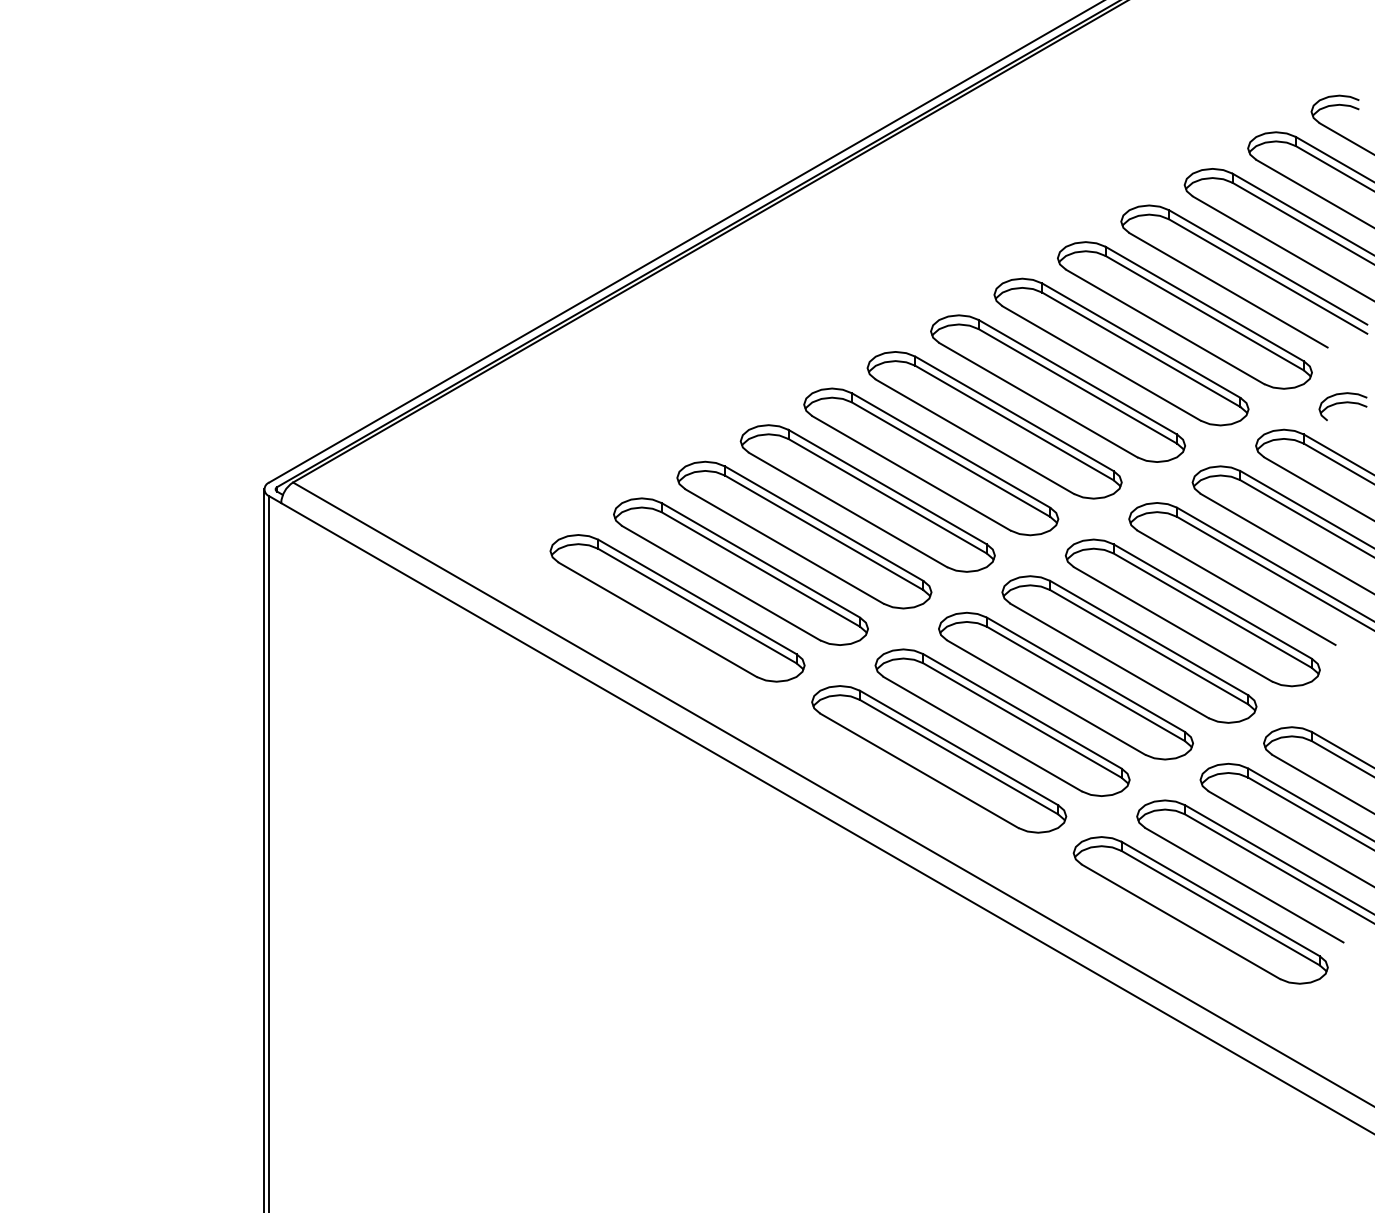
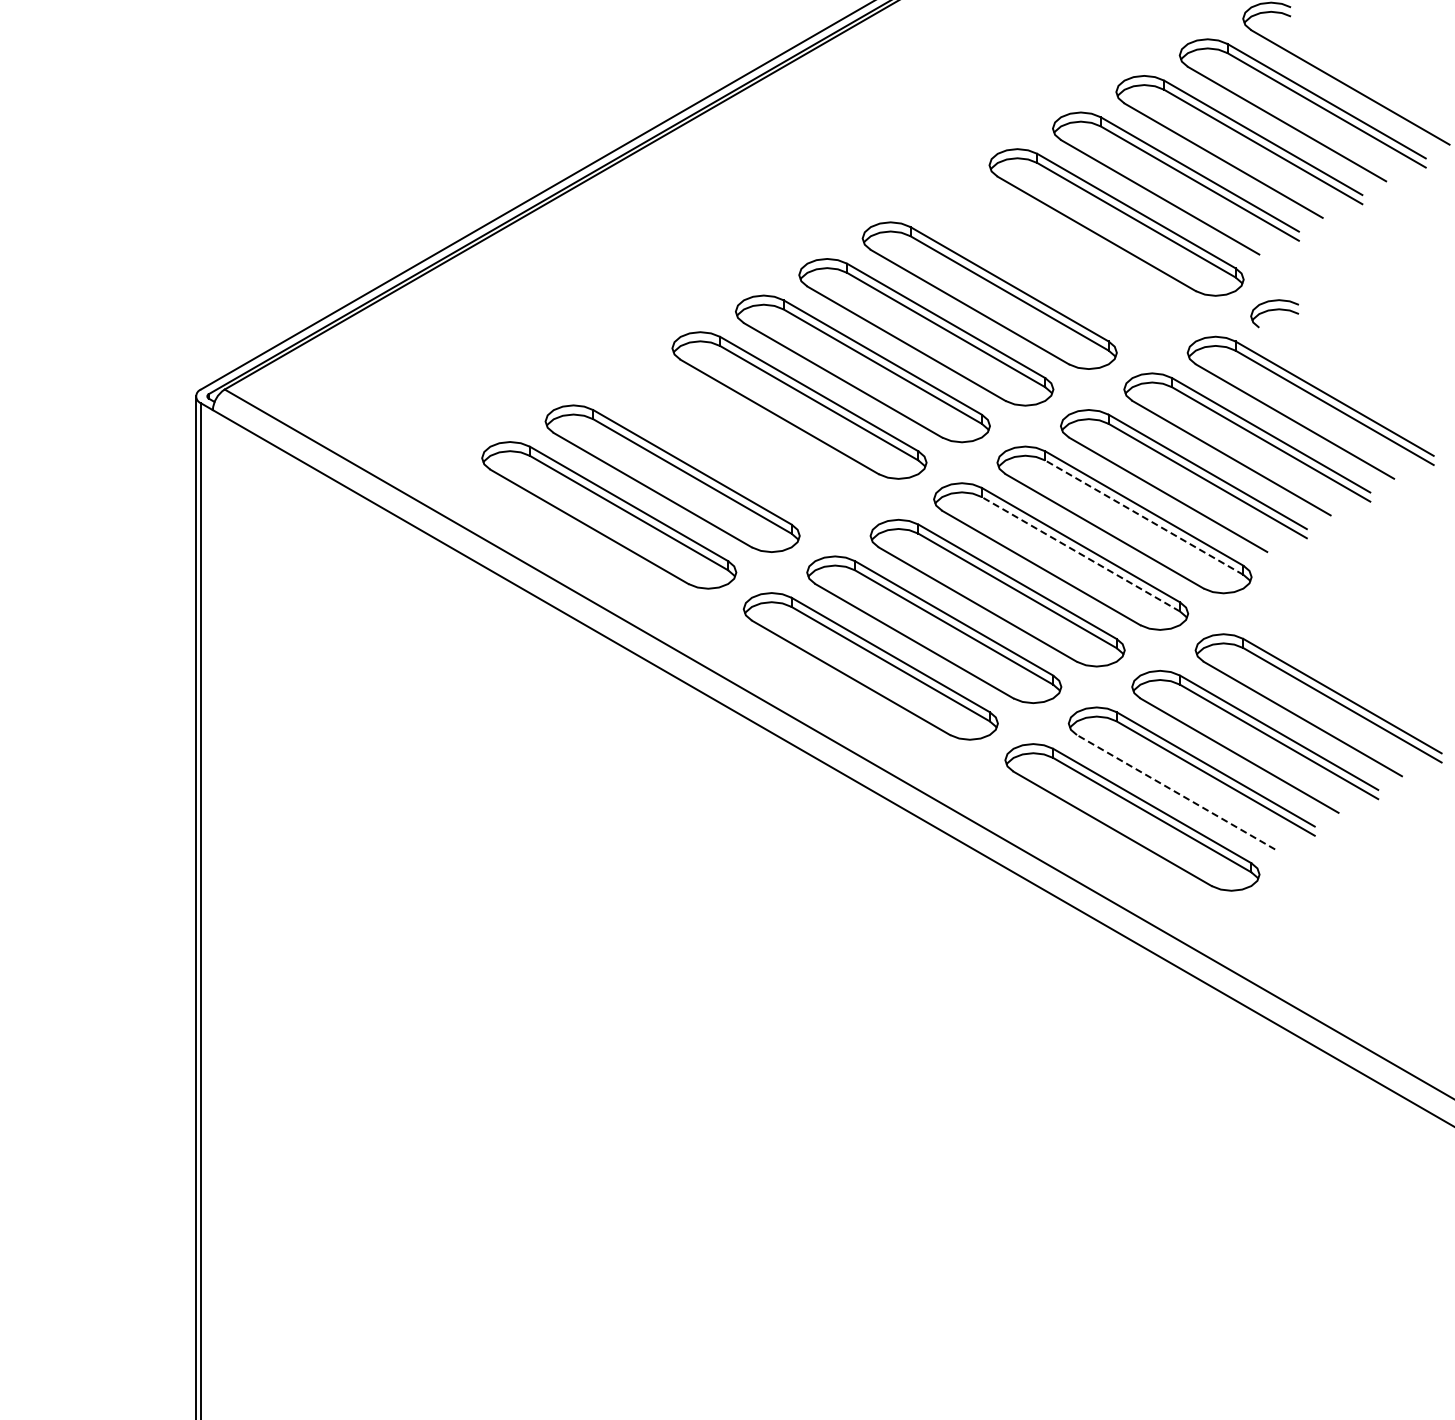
part: (1121, 351) -> (1053, 258), removed
part: (804, 534) -> (736, 441), removed
line: (1211, 610) -> (1143, 517), solid -> dashed
line: (1148, 647) -> (1080, 554), solid -> dashed
line: (1243, 885) -> (1175, 792), solid -> dashed

